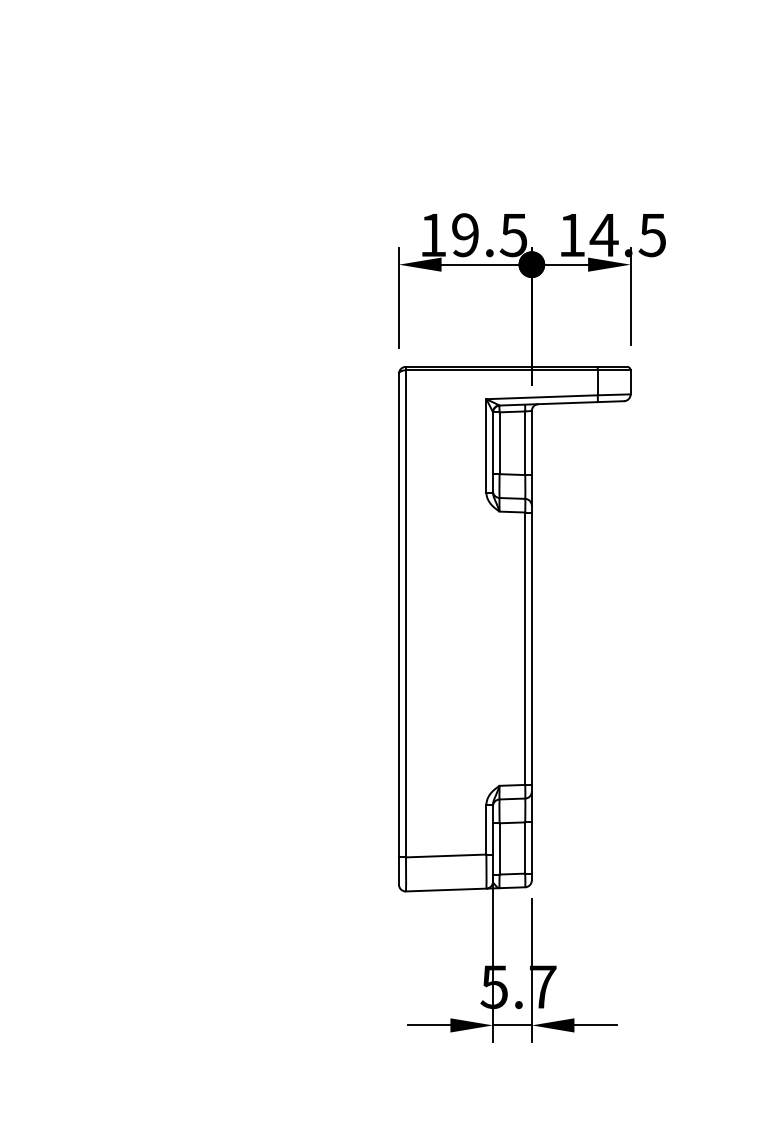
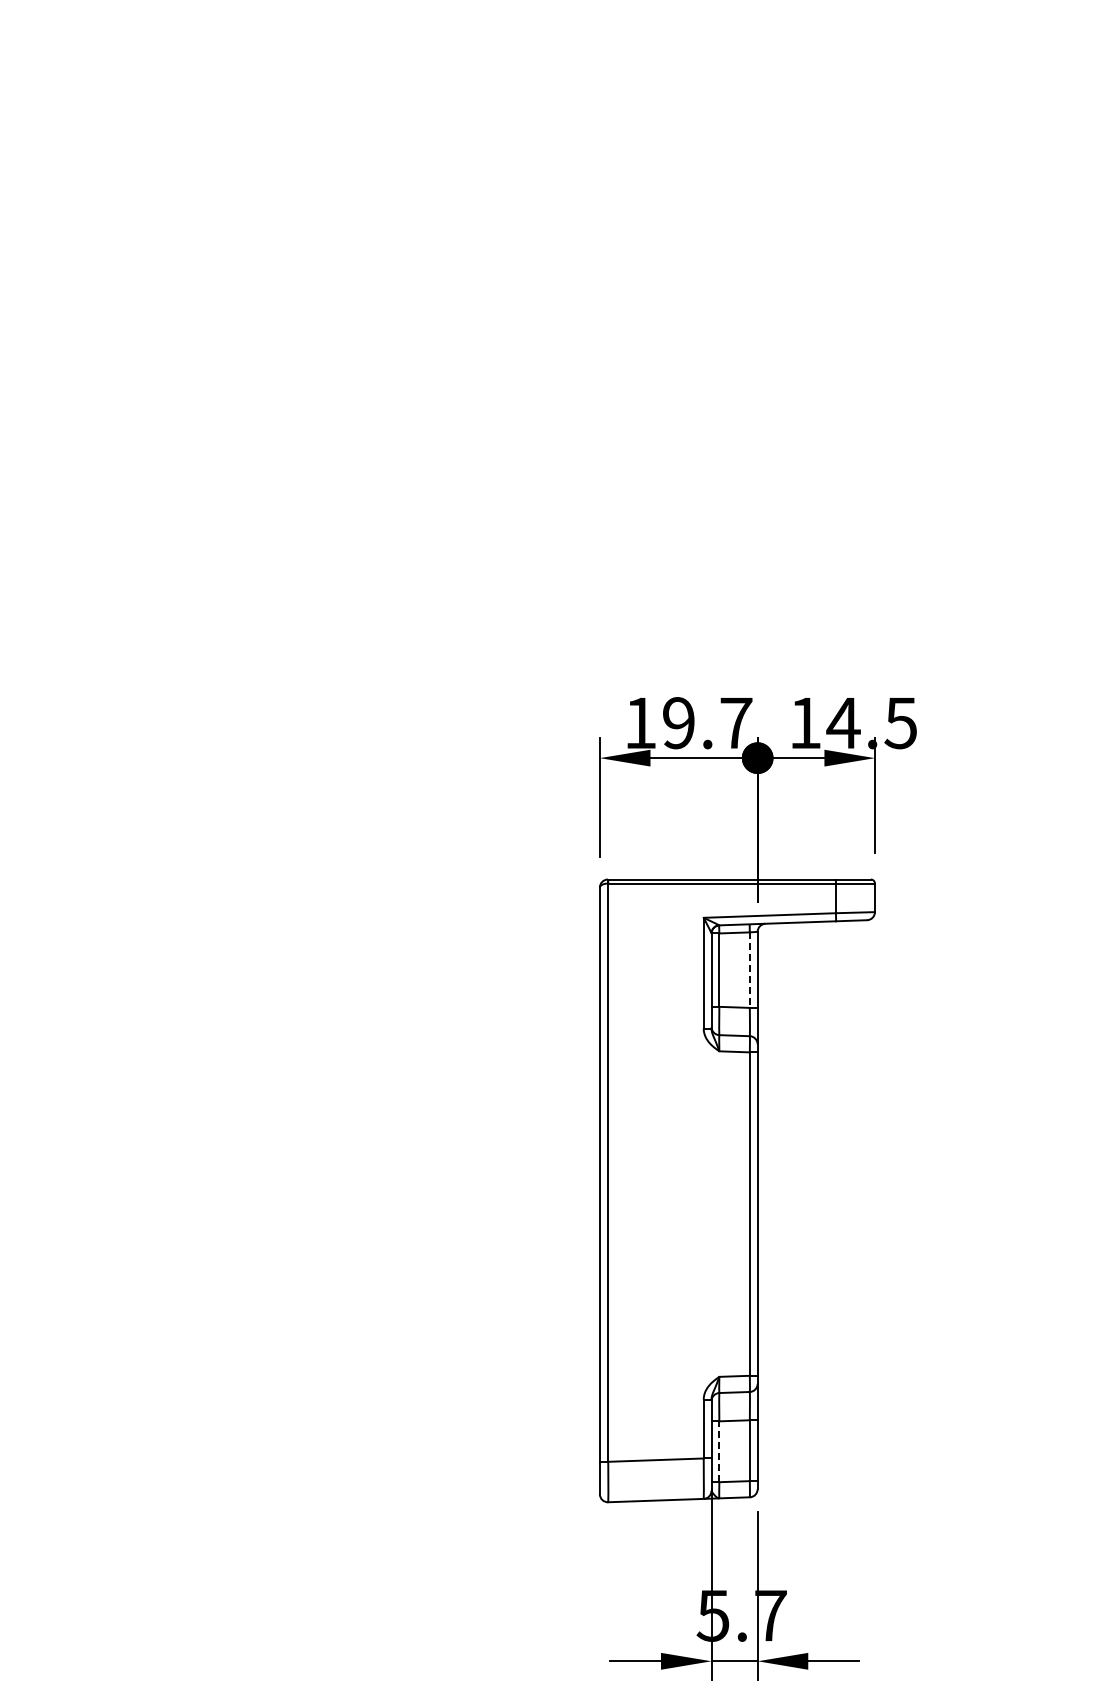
text: (513, 235) -> (735, 723), 19.5 -> 19.7
line: (524, 443) -> (749, 970), solid -> dashed
line: (499, 848) -> (719, 1451), solid -> dashed

